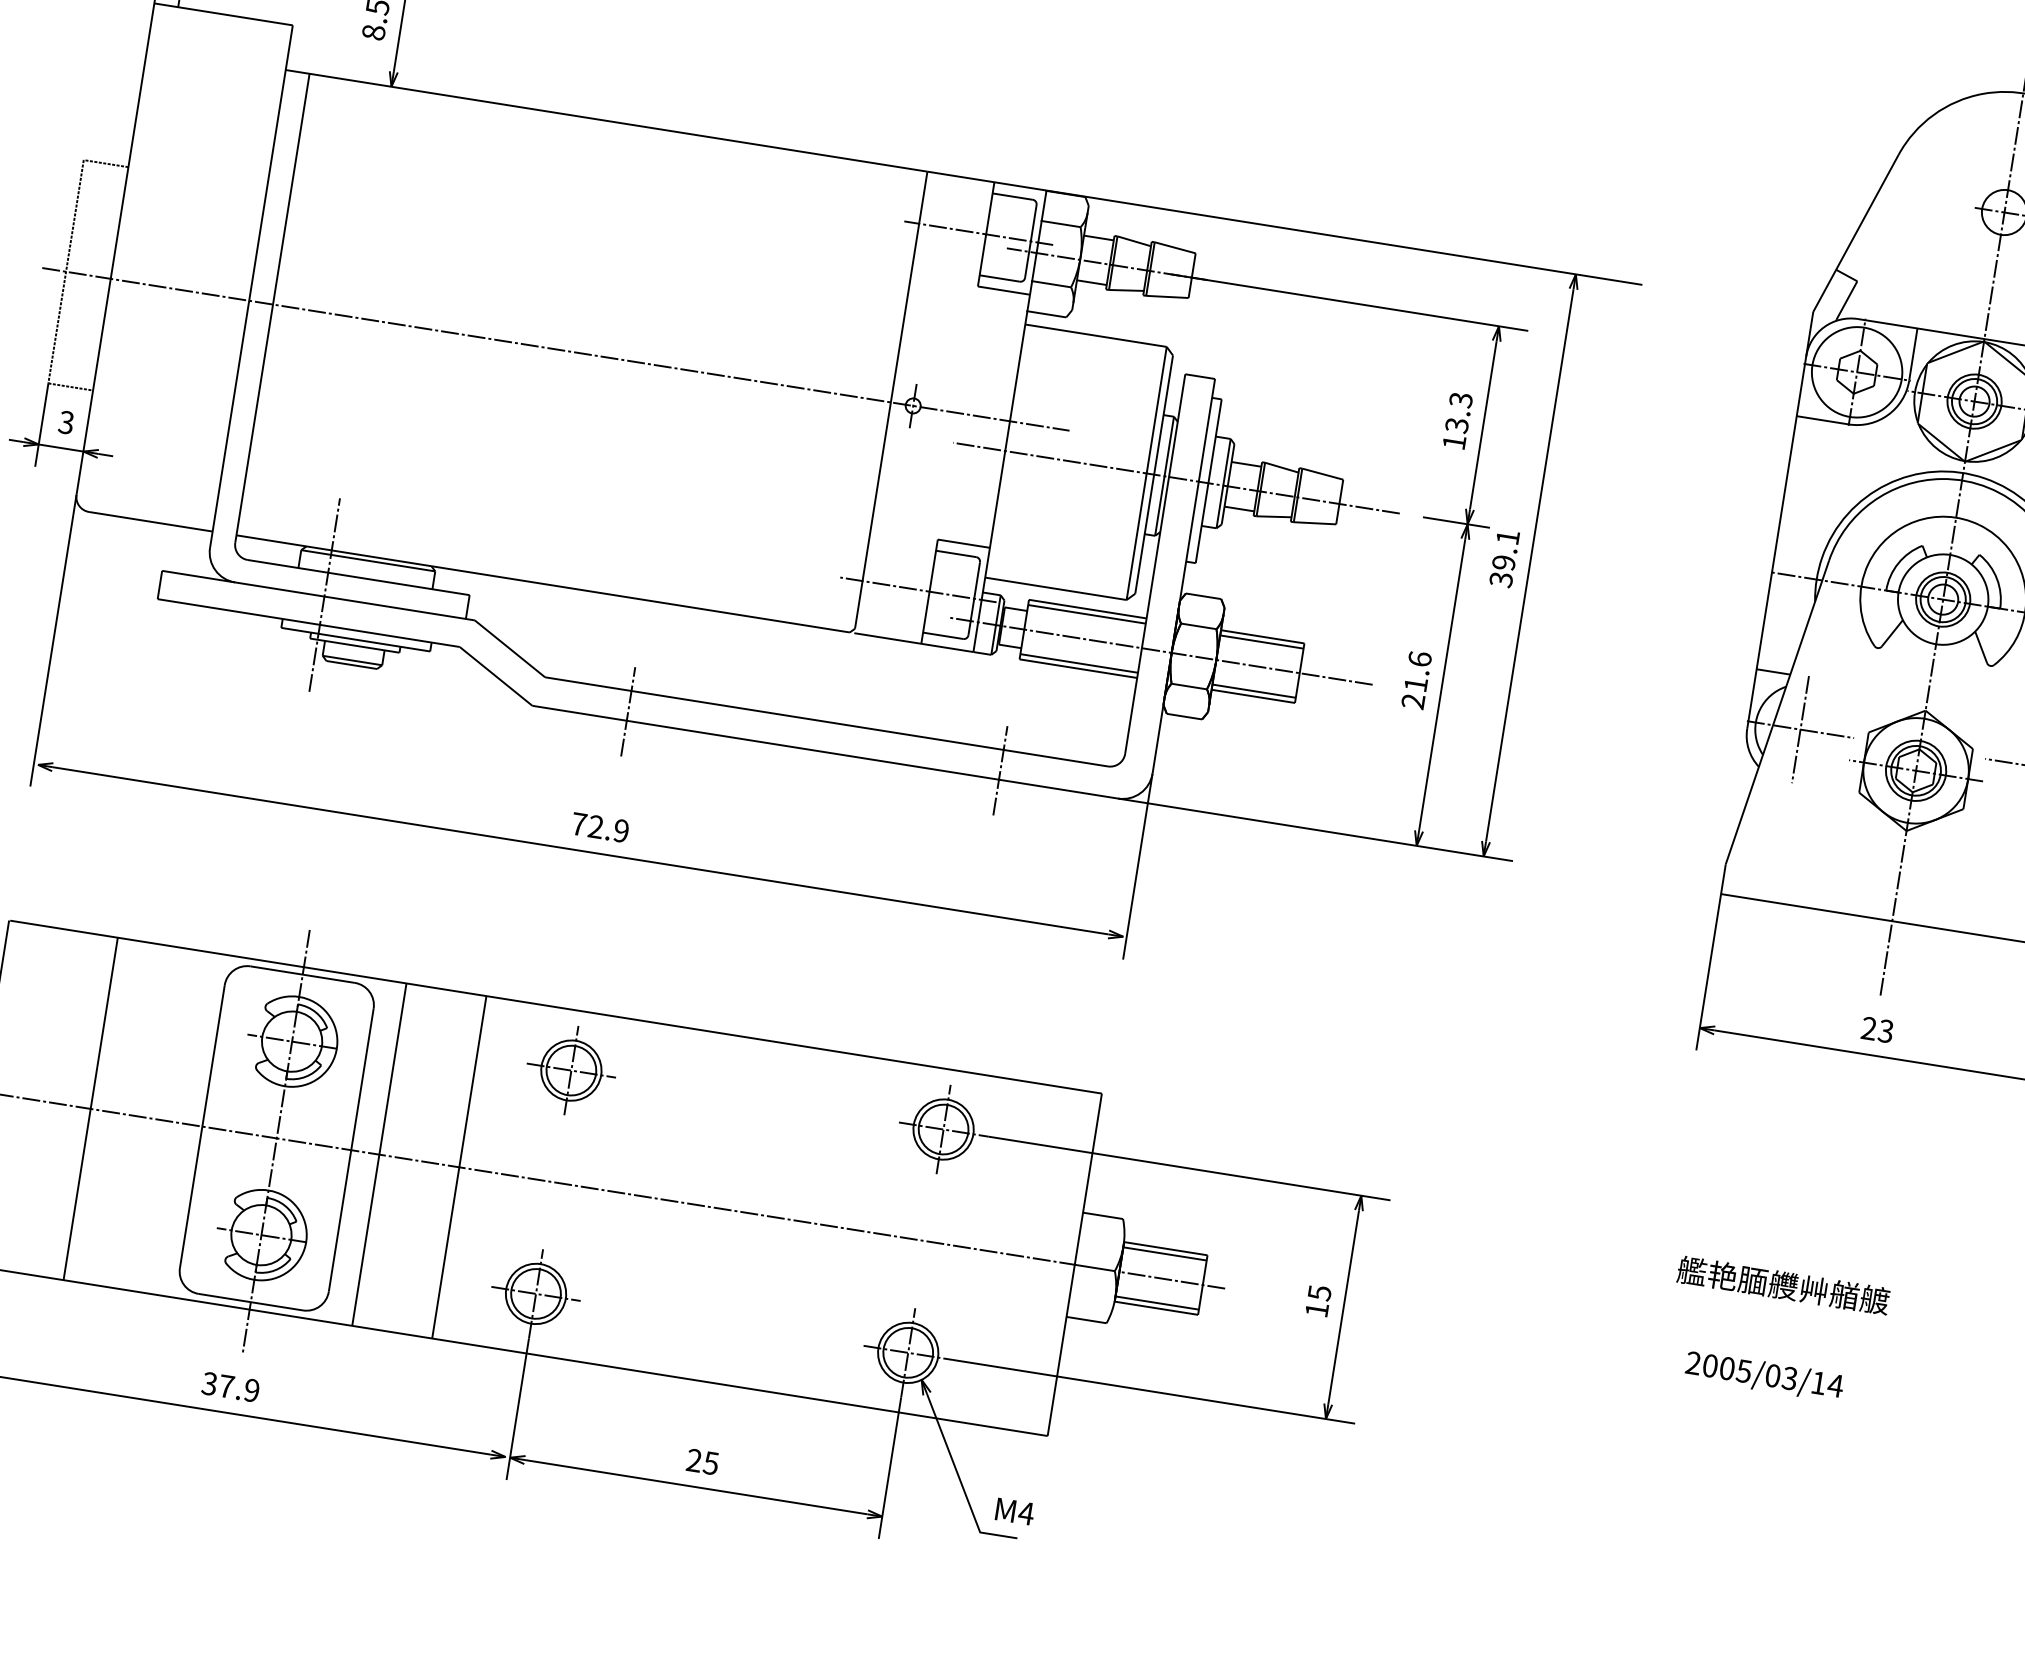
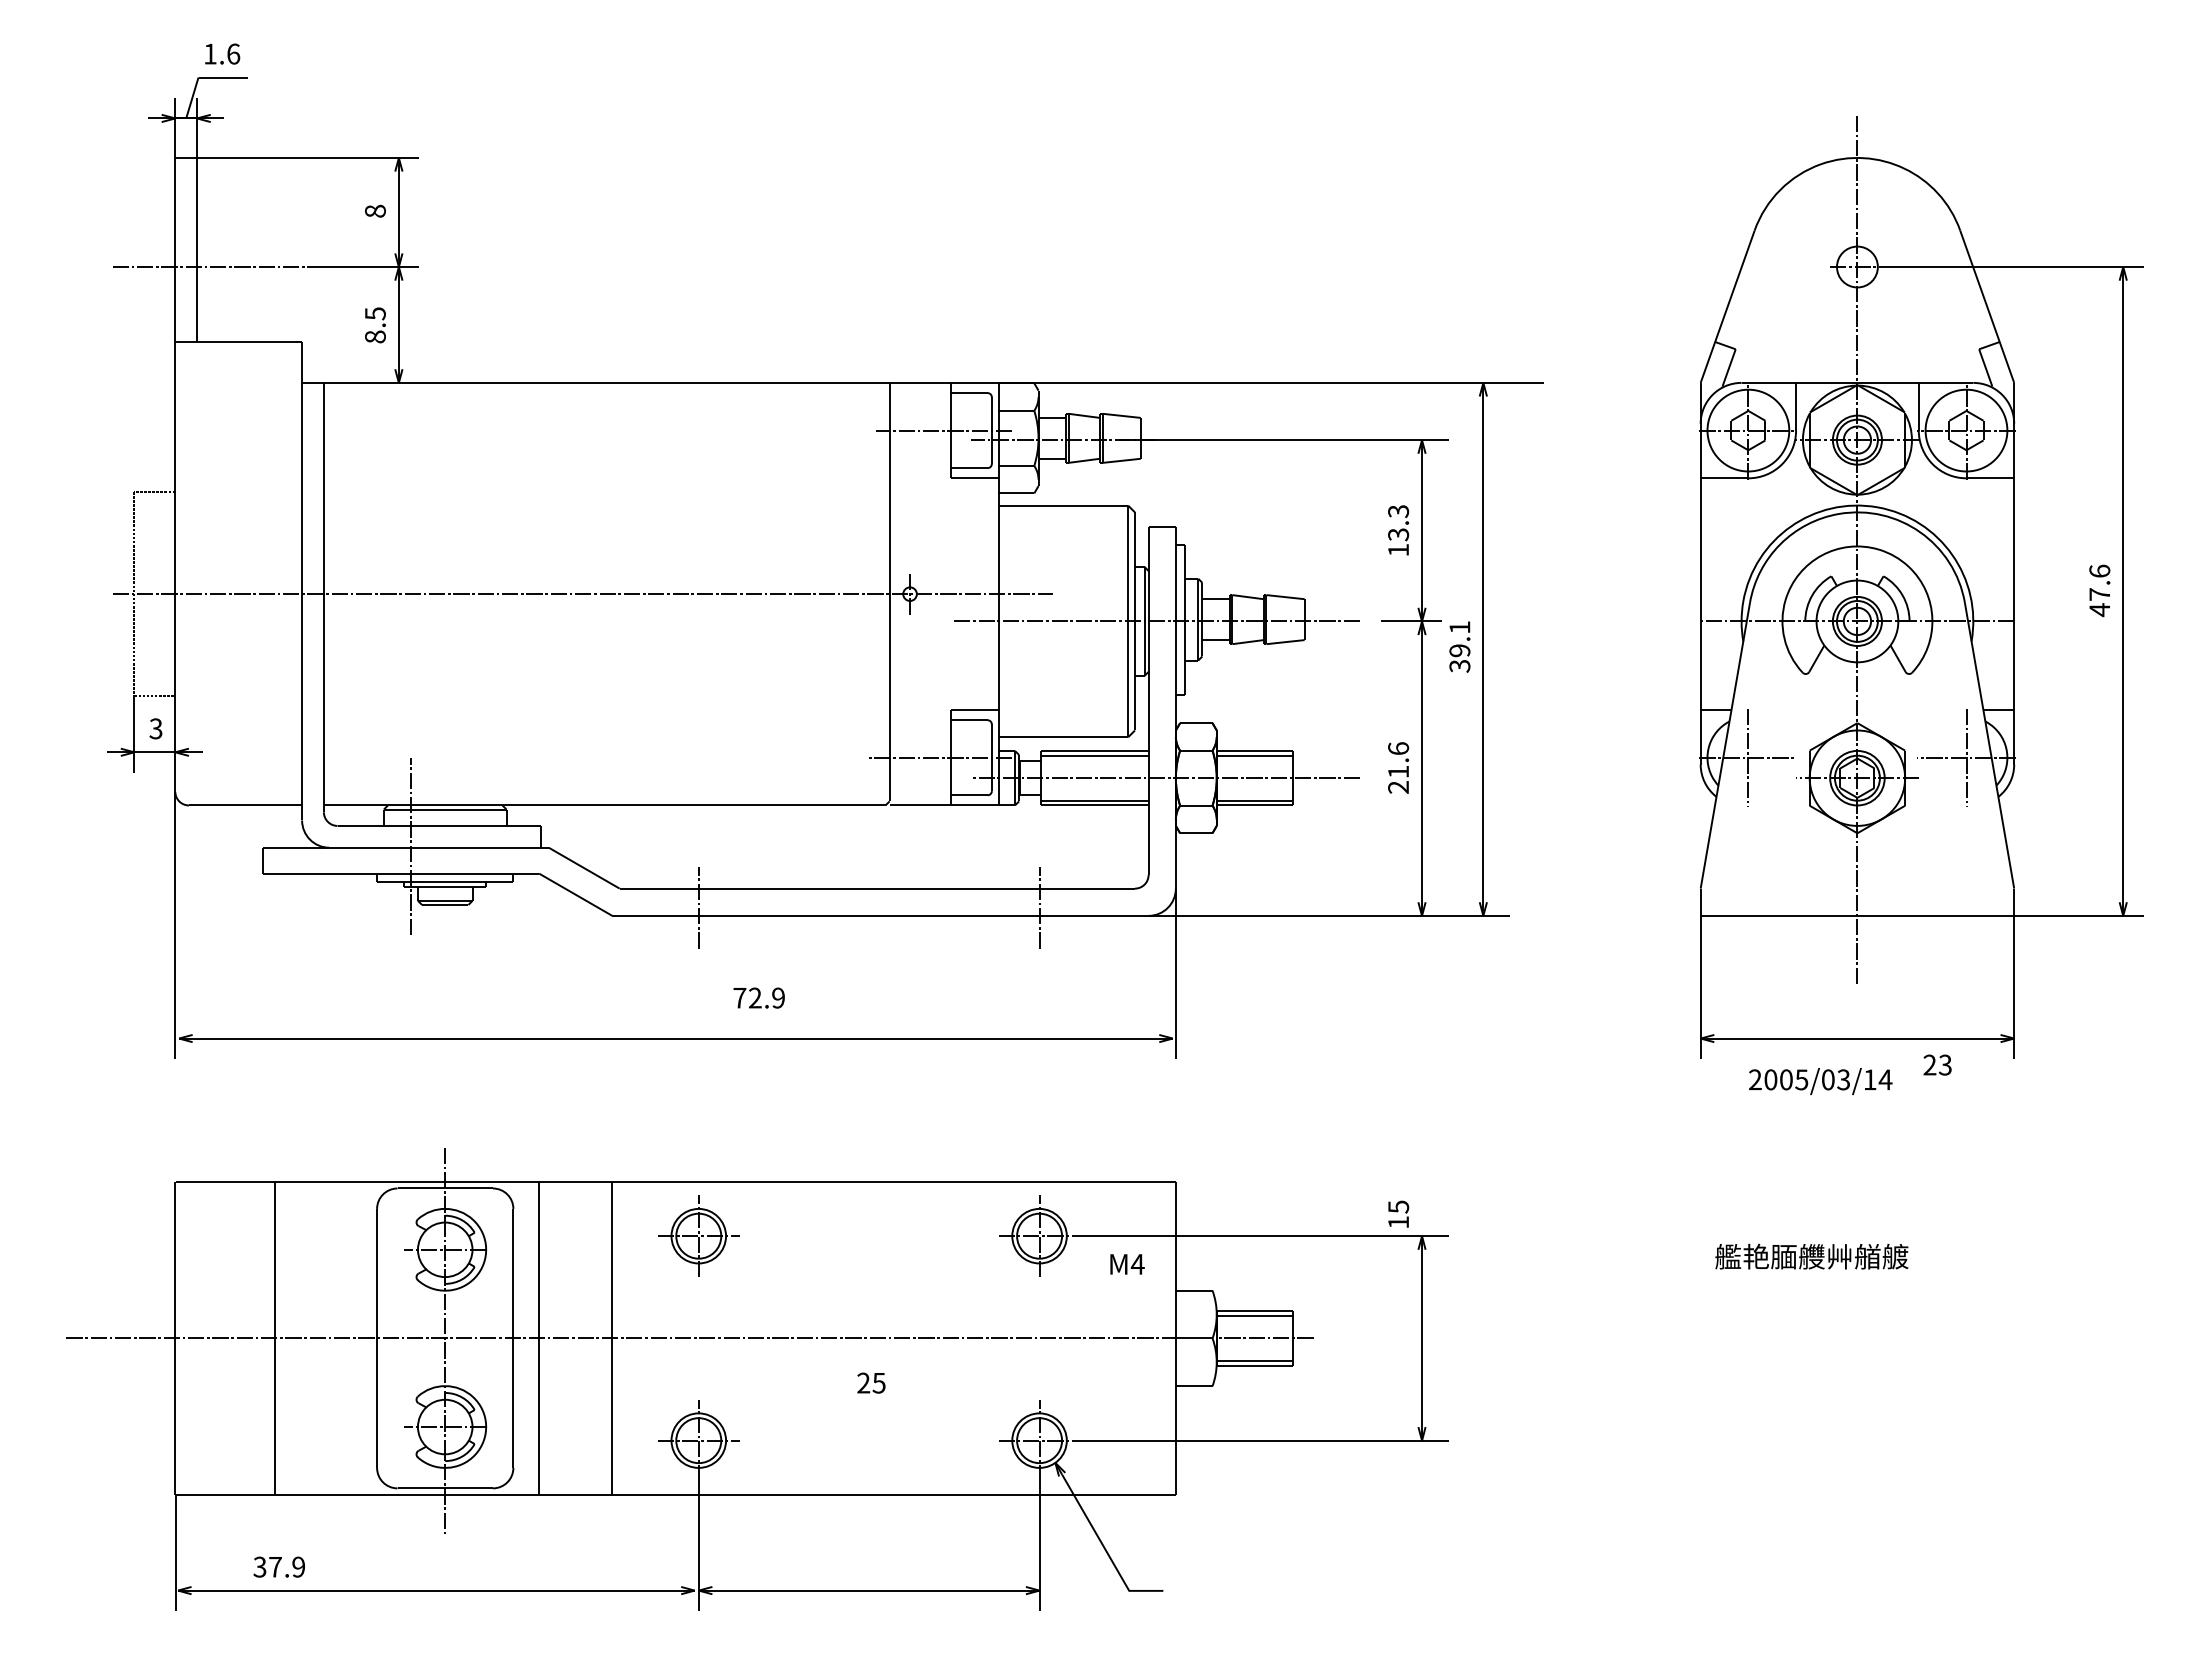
text: (599, 826) -> (758, 997), moved
text: (1877, 1029) -> (1937, 1064), moved
text: (1318, 1300) -> (1398, 1213), moved
text: (1764, 1376) -> (1820, 1081), moved
text: (229, 1386) -> (278, 1566), moved
text: (702, 1461) -> (871, 1382), moved
text: (1015, 1511) -> (1127, 1264), moved

